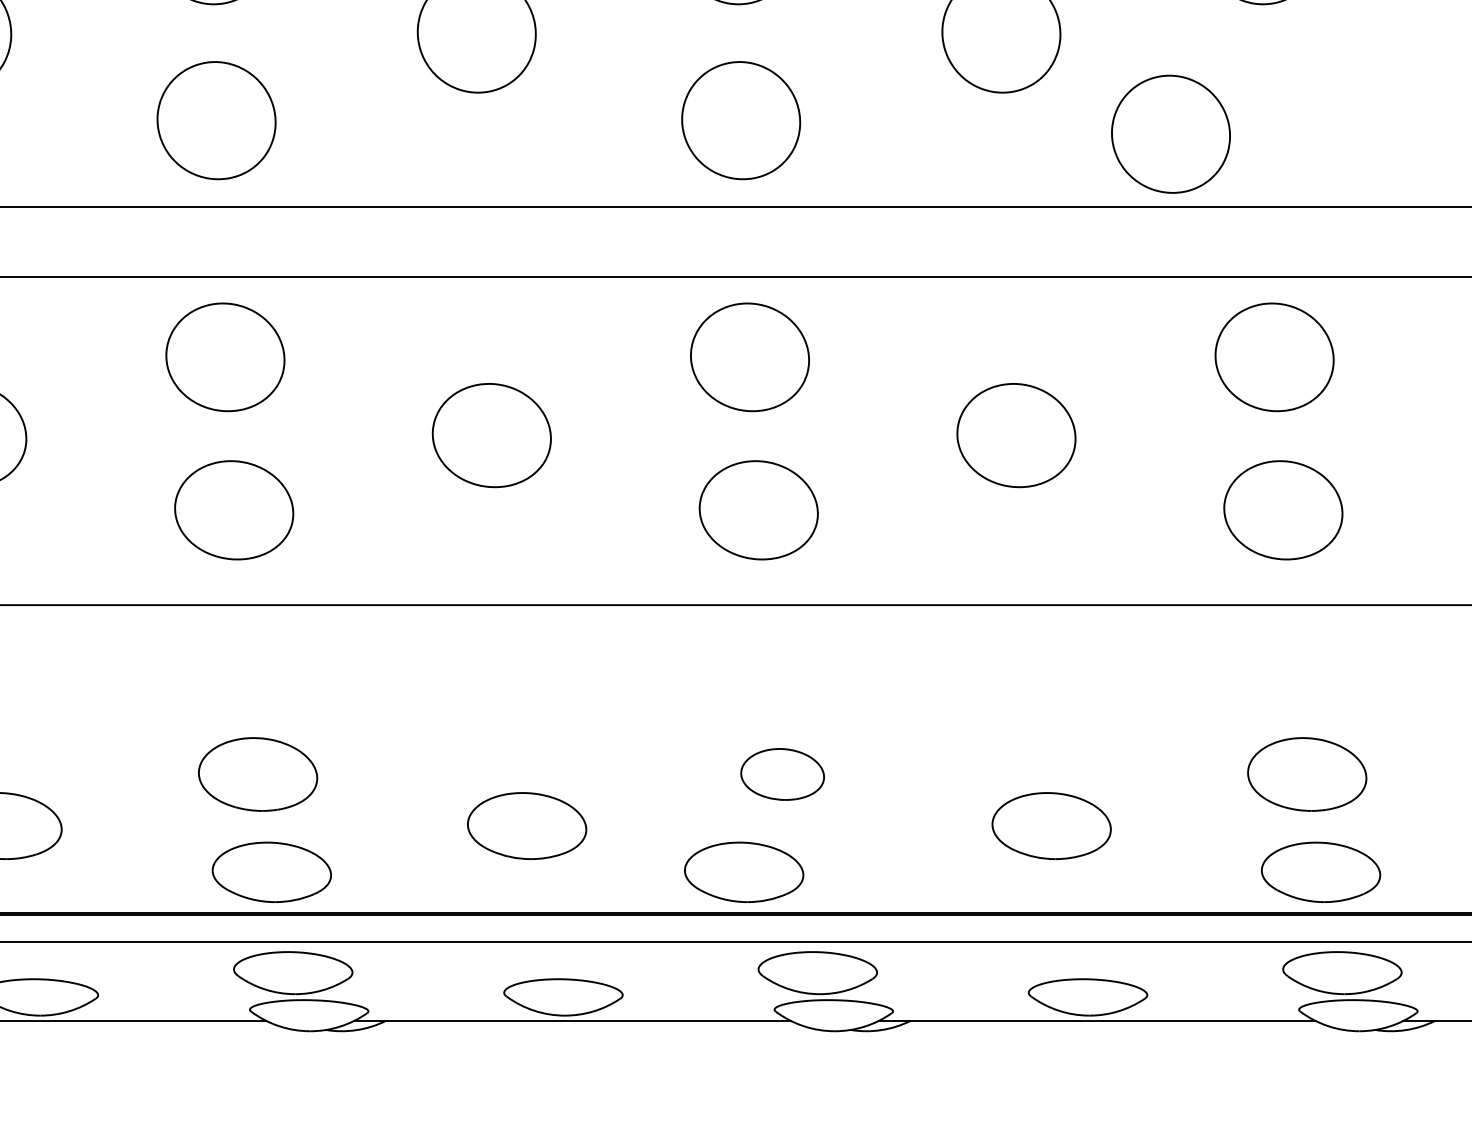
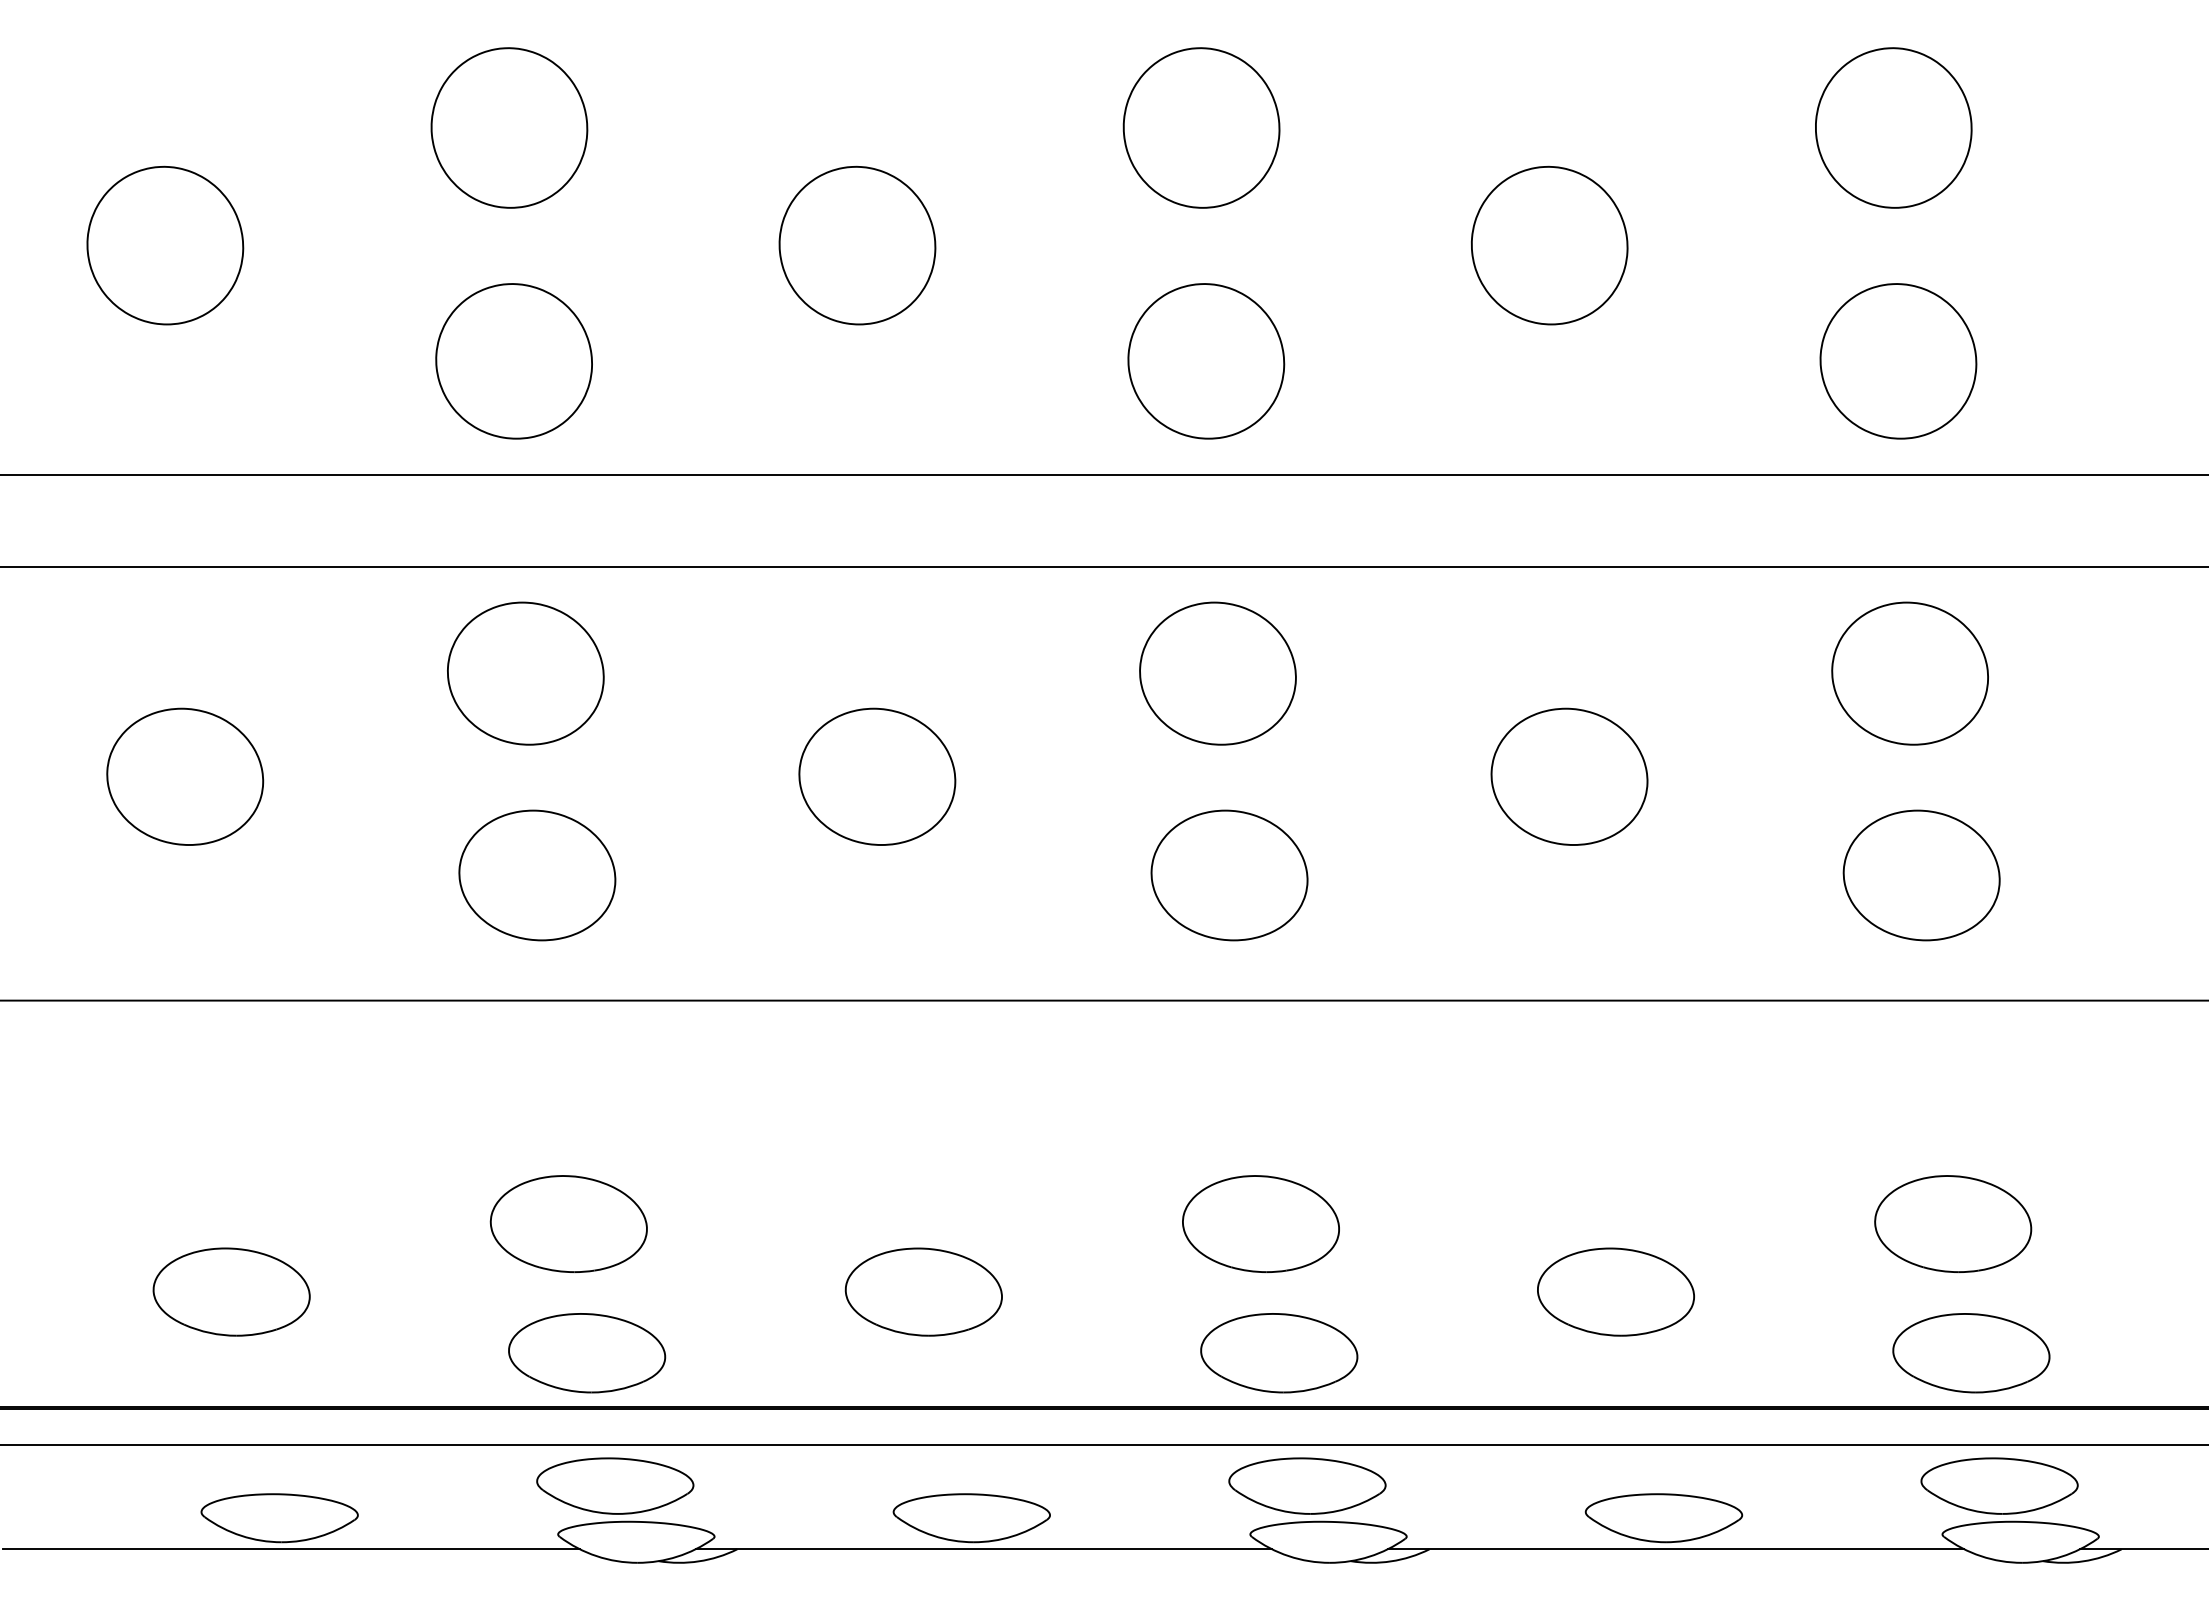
part: (1171, 134) -> (1898, 361), moved
part: (782, 774) -> (1260, 1223), size x1.43
part: (744, 872) -> (1279, 1353), moved

